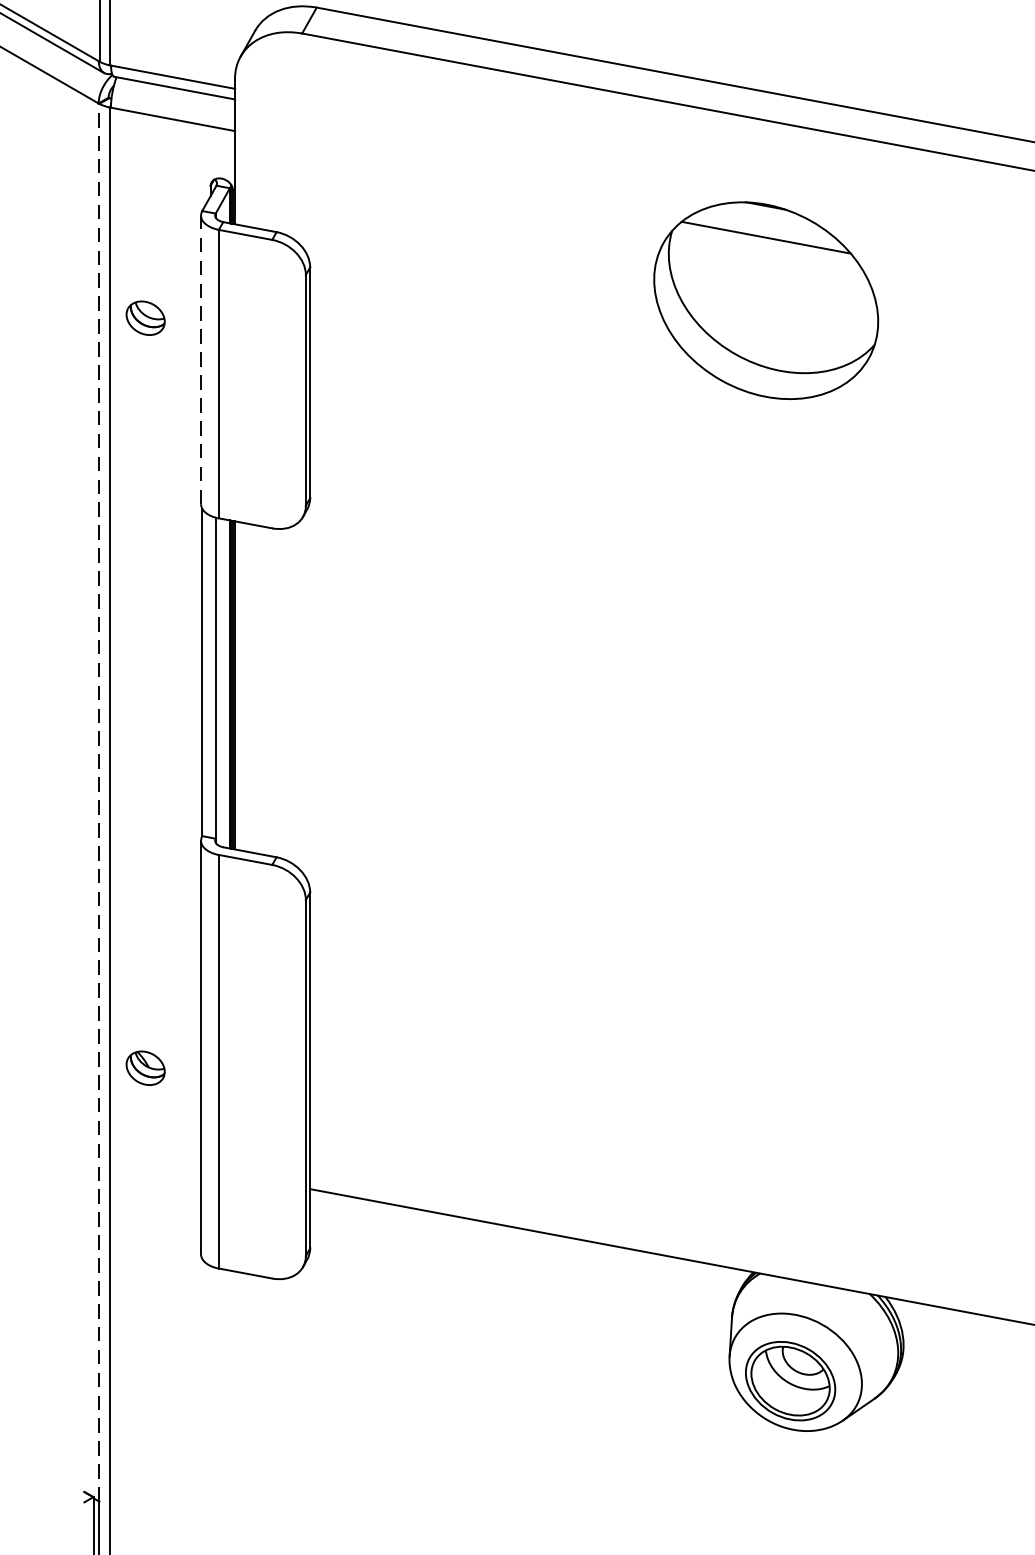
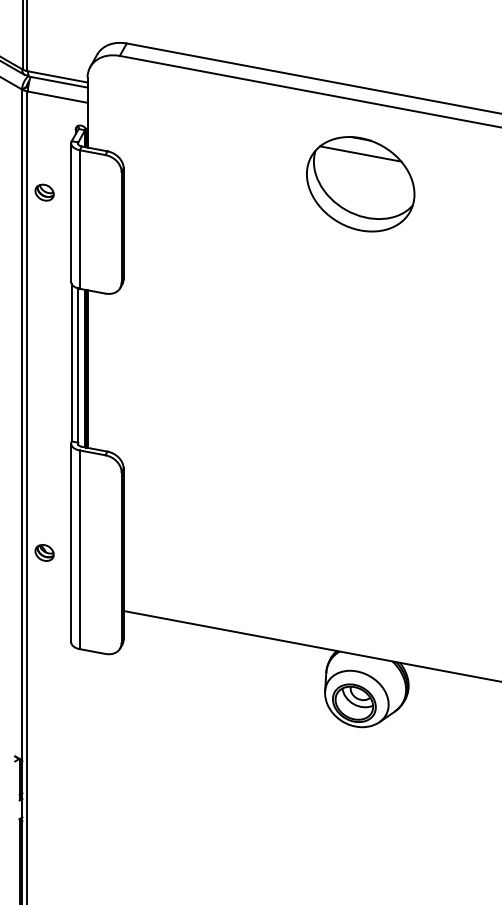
part: (765, 301) -> (360, 184), moved
line: (201, 359) -> (71, 212), dashed -> solid
line: (99, 802) -> (22, 425), dashed -> solid

